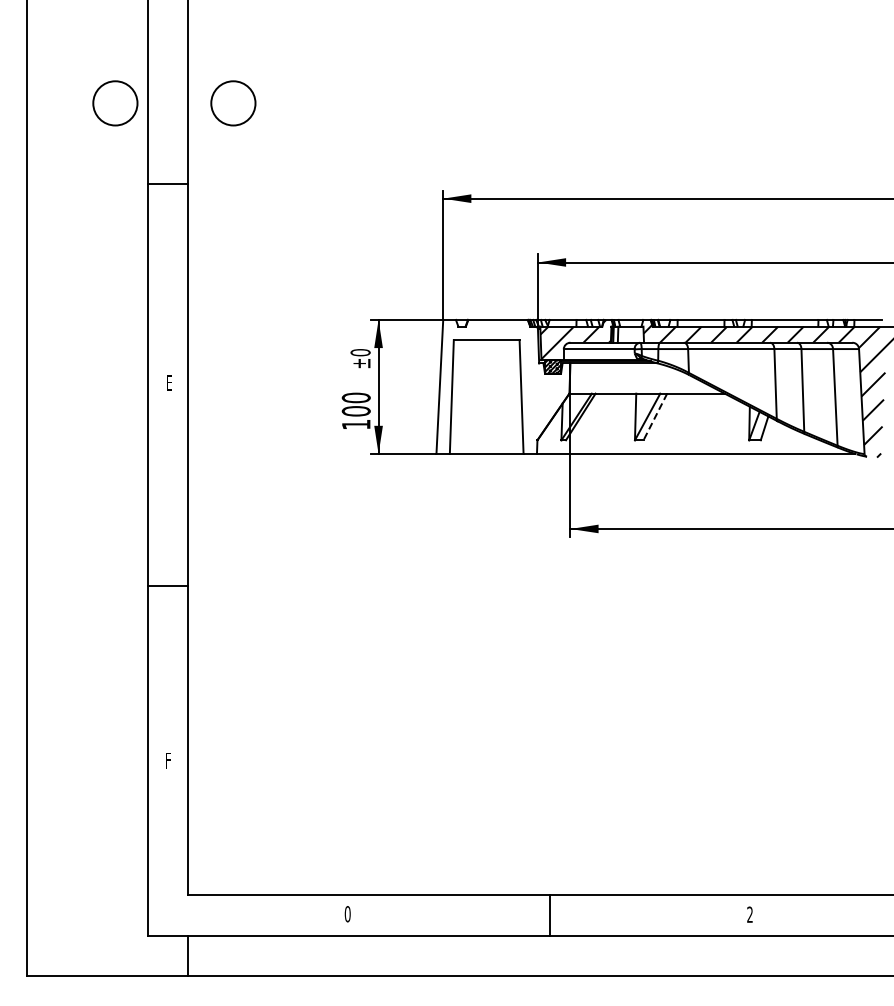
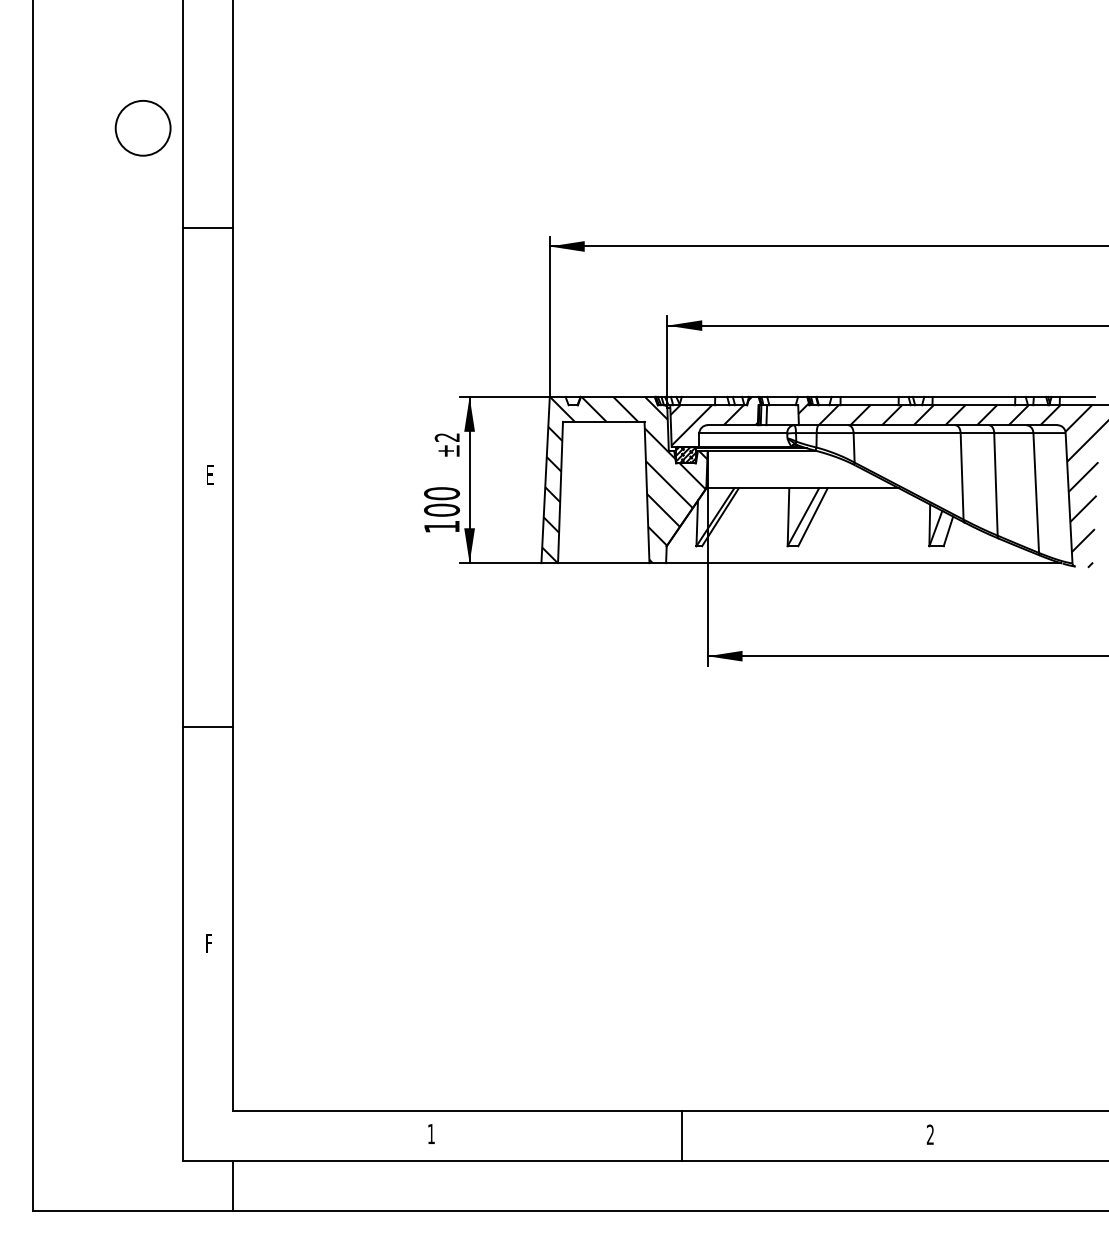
circle: (233, 103) -> (289, 128), removed
text: (360, 352) -> (447, 437), ±0 -> ±2
hatch: (503, 386) -> (624, 479), added
line: (655, 417) -> (813, 517), dashed -> solid
text: (347, 914) -> (431, 1134), 0 -> 1

